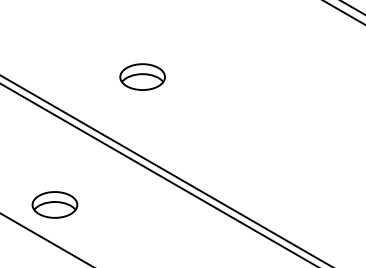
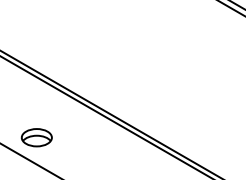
part: (142, 76) -> (95, 51), removed

